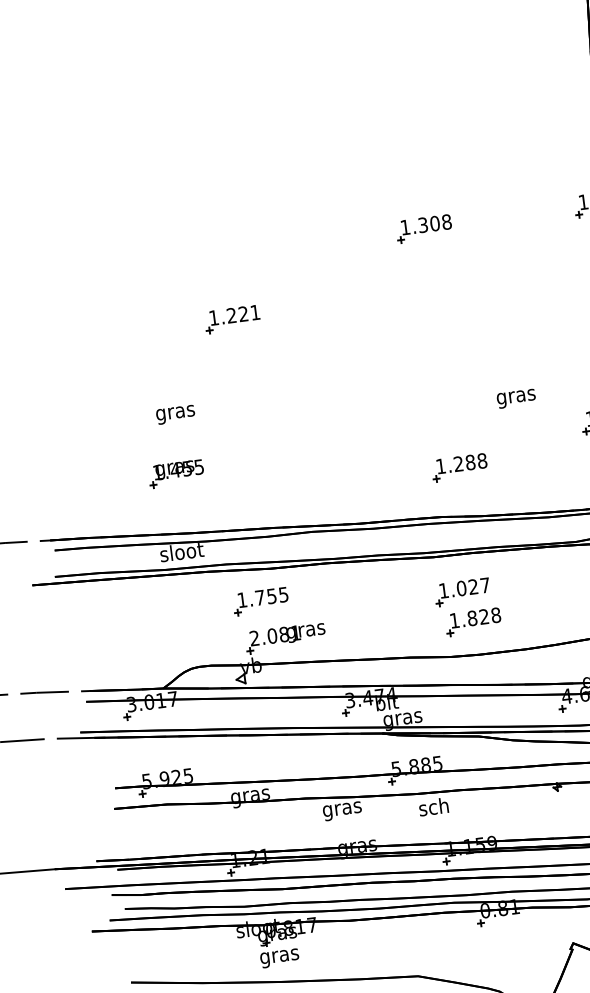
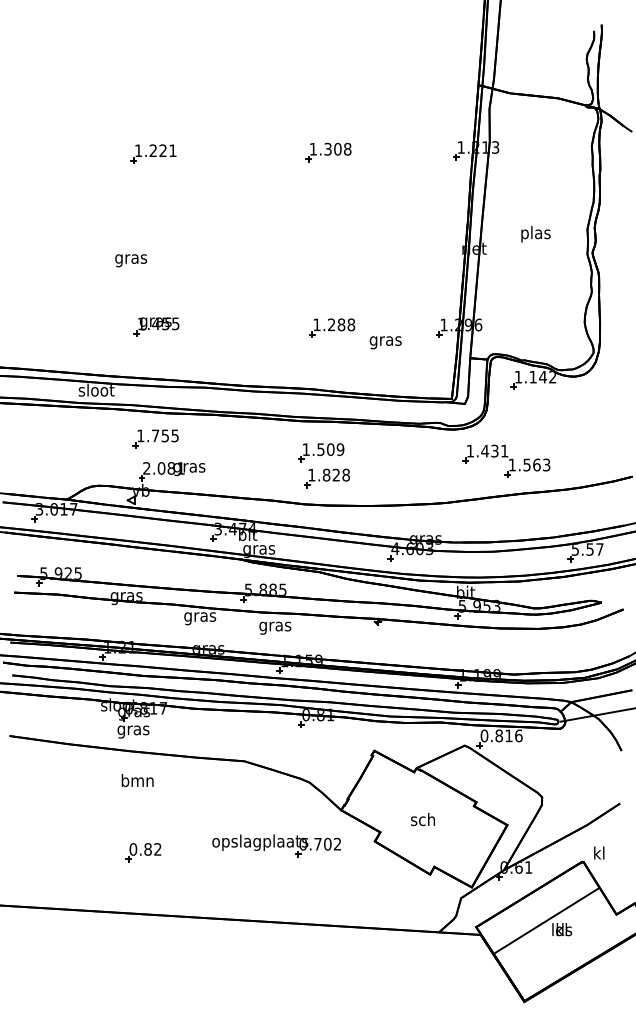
part: (232, 318) -> (153, 153), moved
text: (516, 398) -> (385, 342), moved
text: (176, 414) -> (131, 260), moved
part: (460, 467) -> (332, 327), moved
part: (176, 473) -> (156, 326), moved
text: (473, 586) -> (330, 449), 1.027 -> 1.509
text: (434, 808) -> (275, 626), sch -> gras

